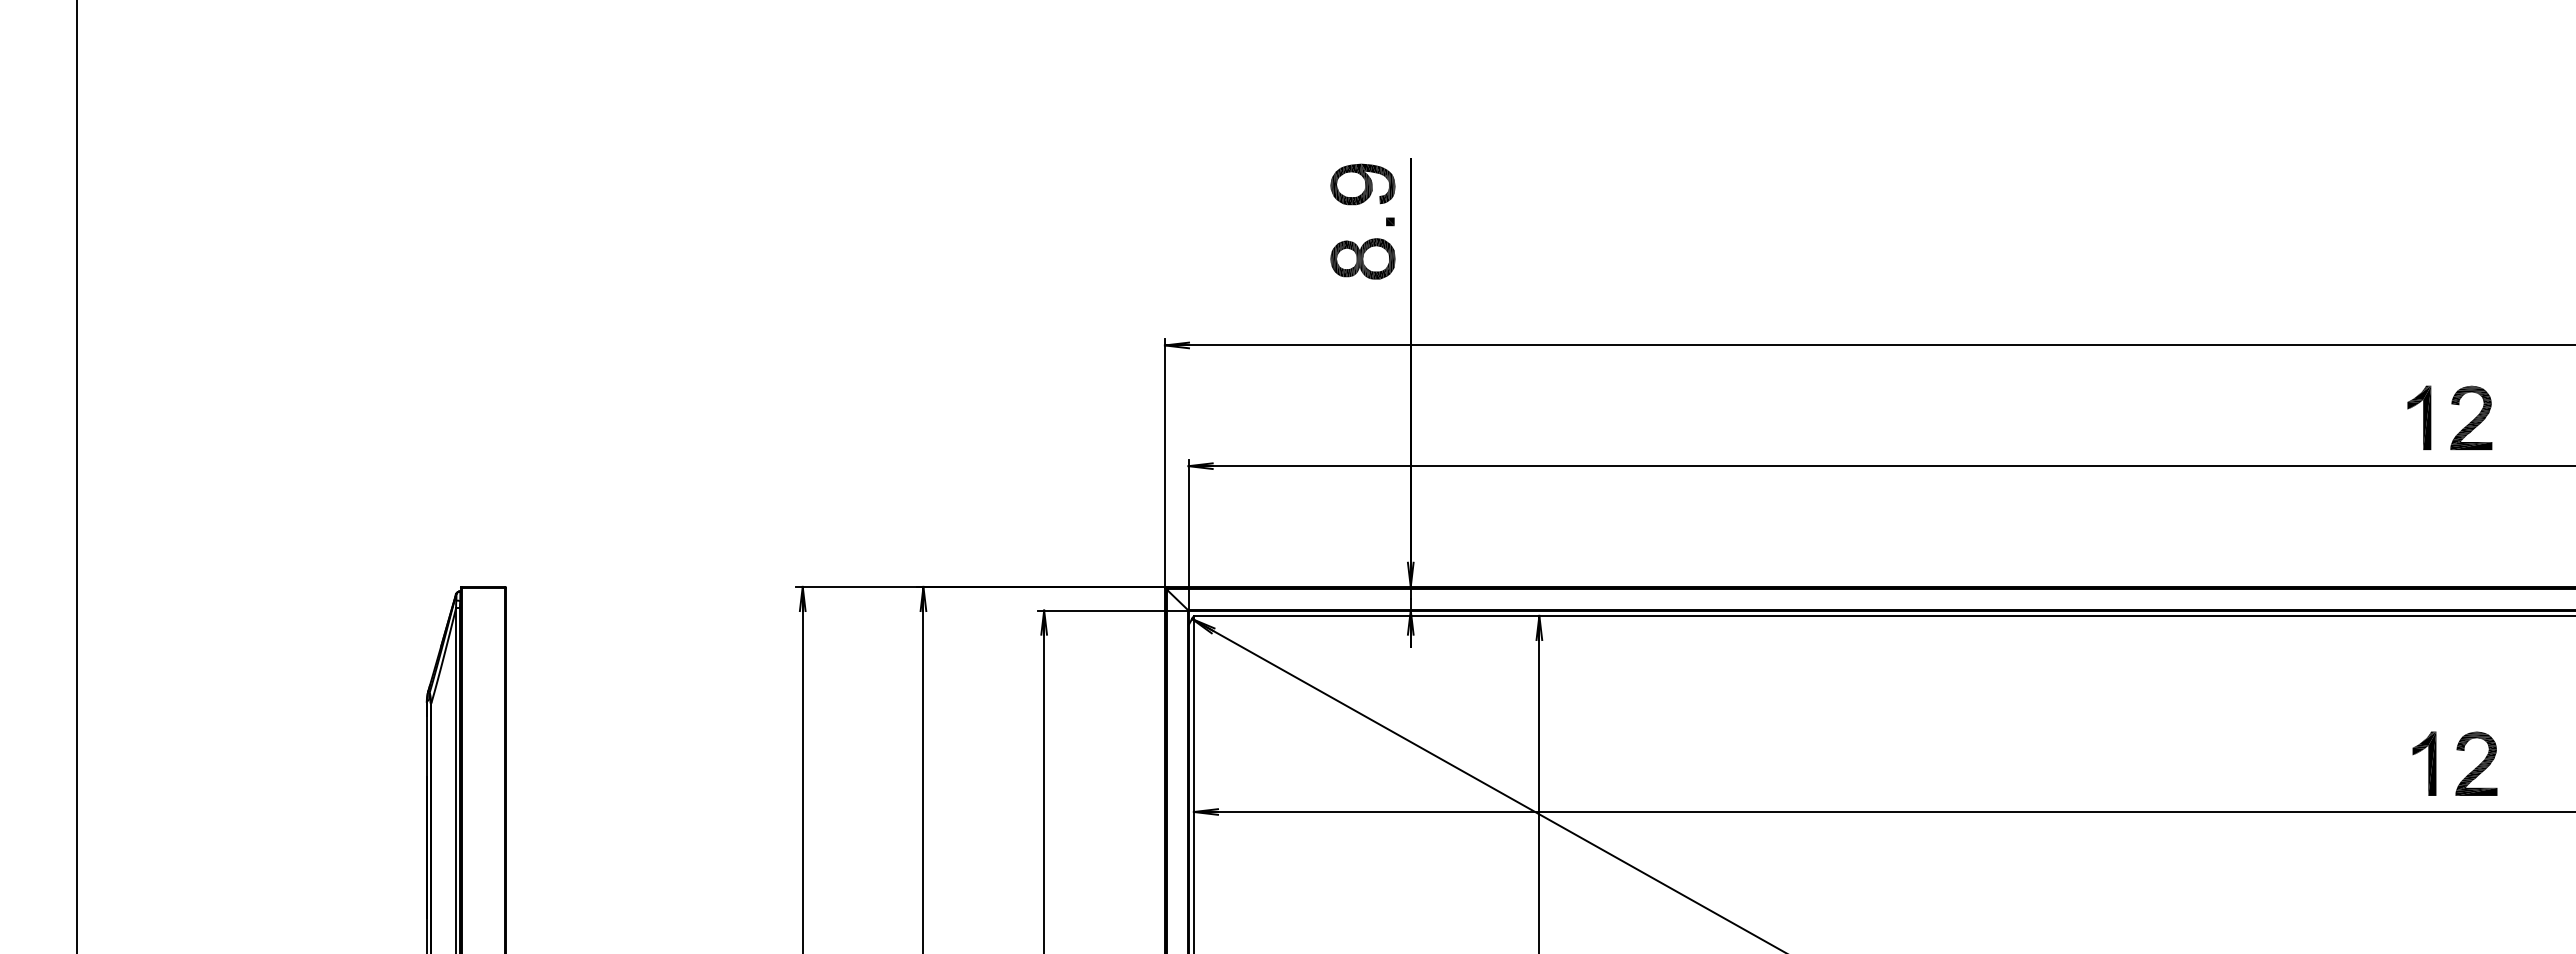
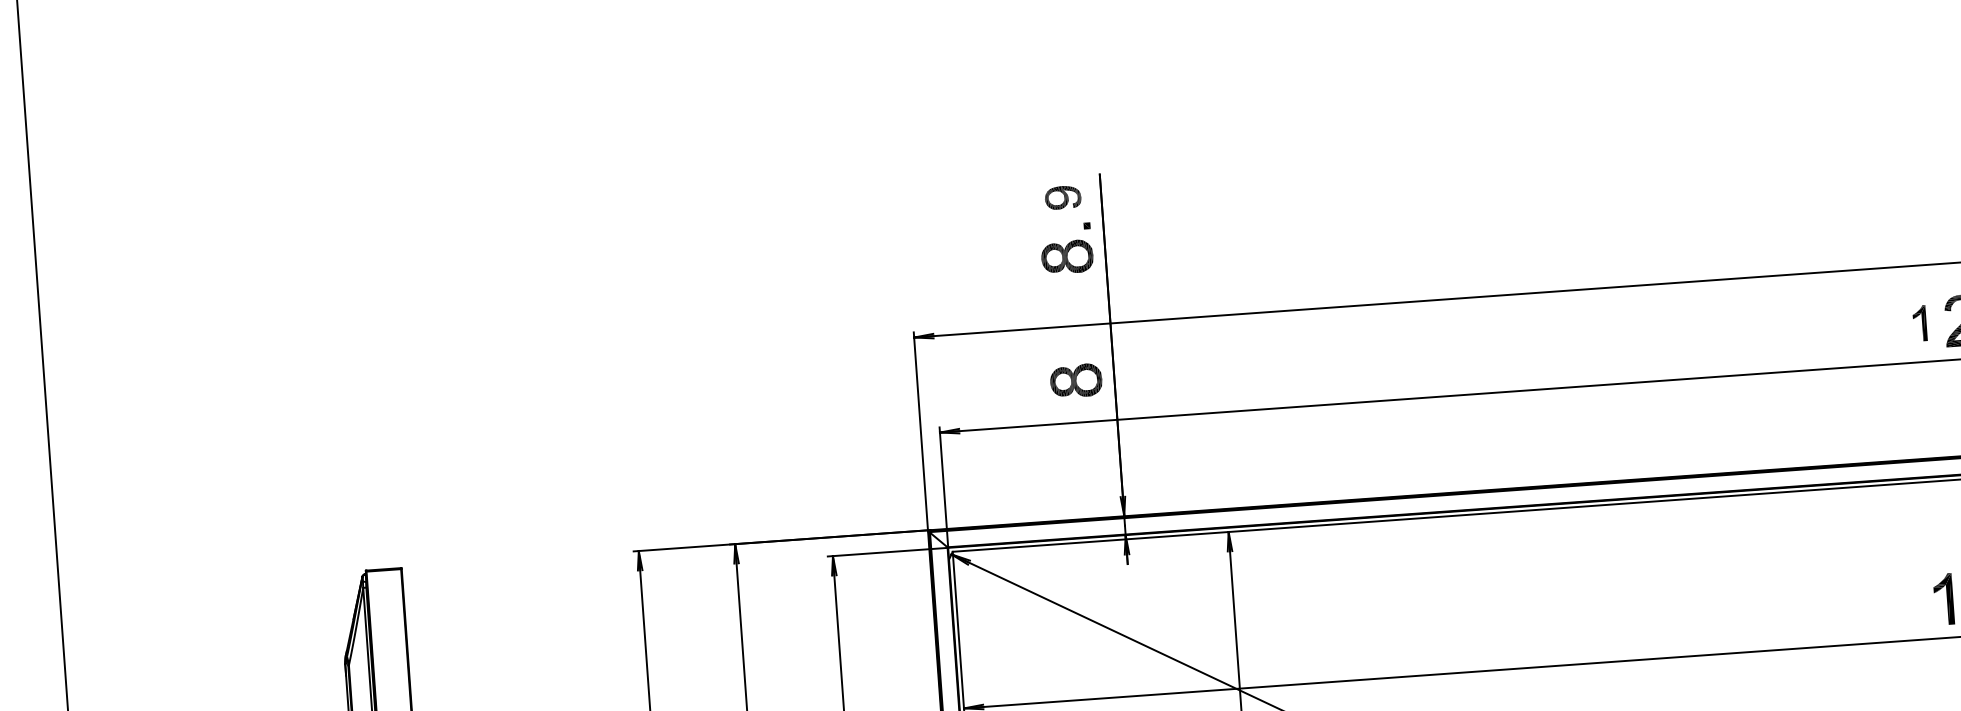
part: (1362, 184) -> (1062, 197), size x0.7
part: (1362, 413) -> (1075, 380), added
part: (2419, 417) -> (1920, 323), size x0.7

